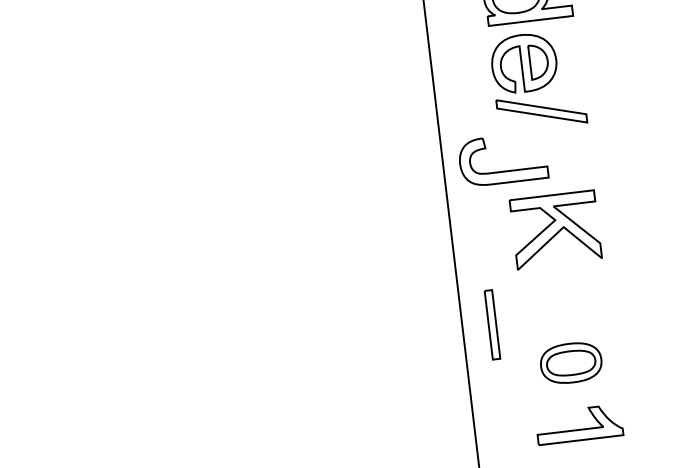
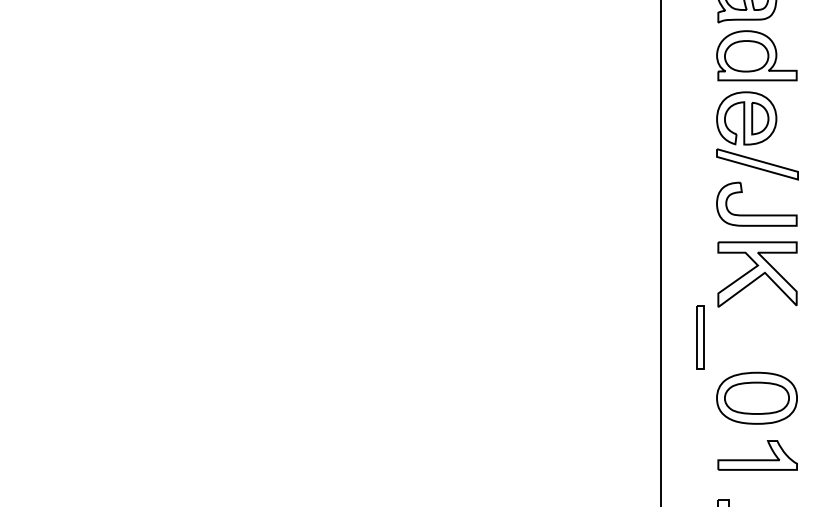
part: (504, 170) -> (756, 214), moved
part: (492, 324) -> (700, 337), moved
part: (570, 362) -> (756, 397), size x1.43

